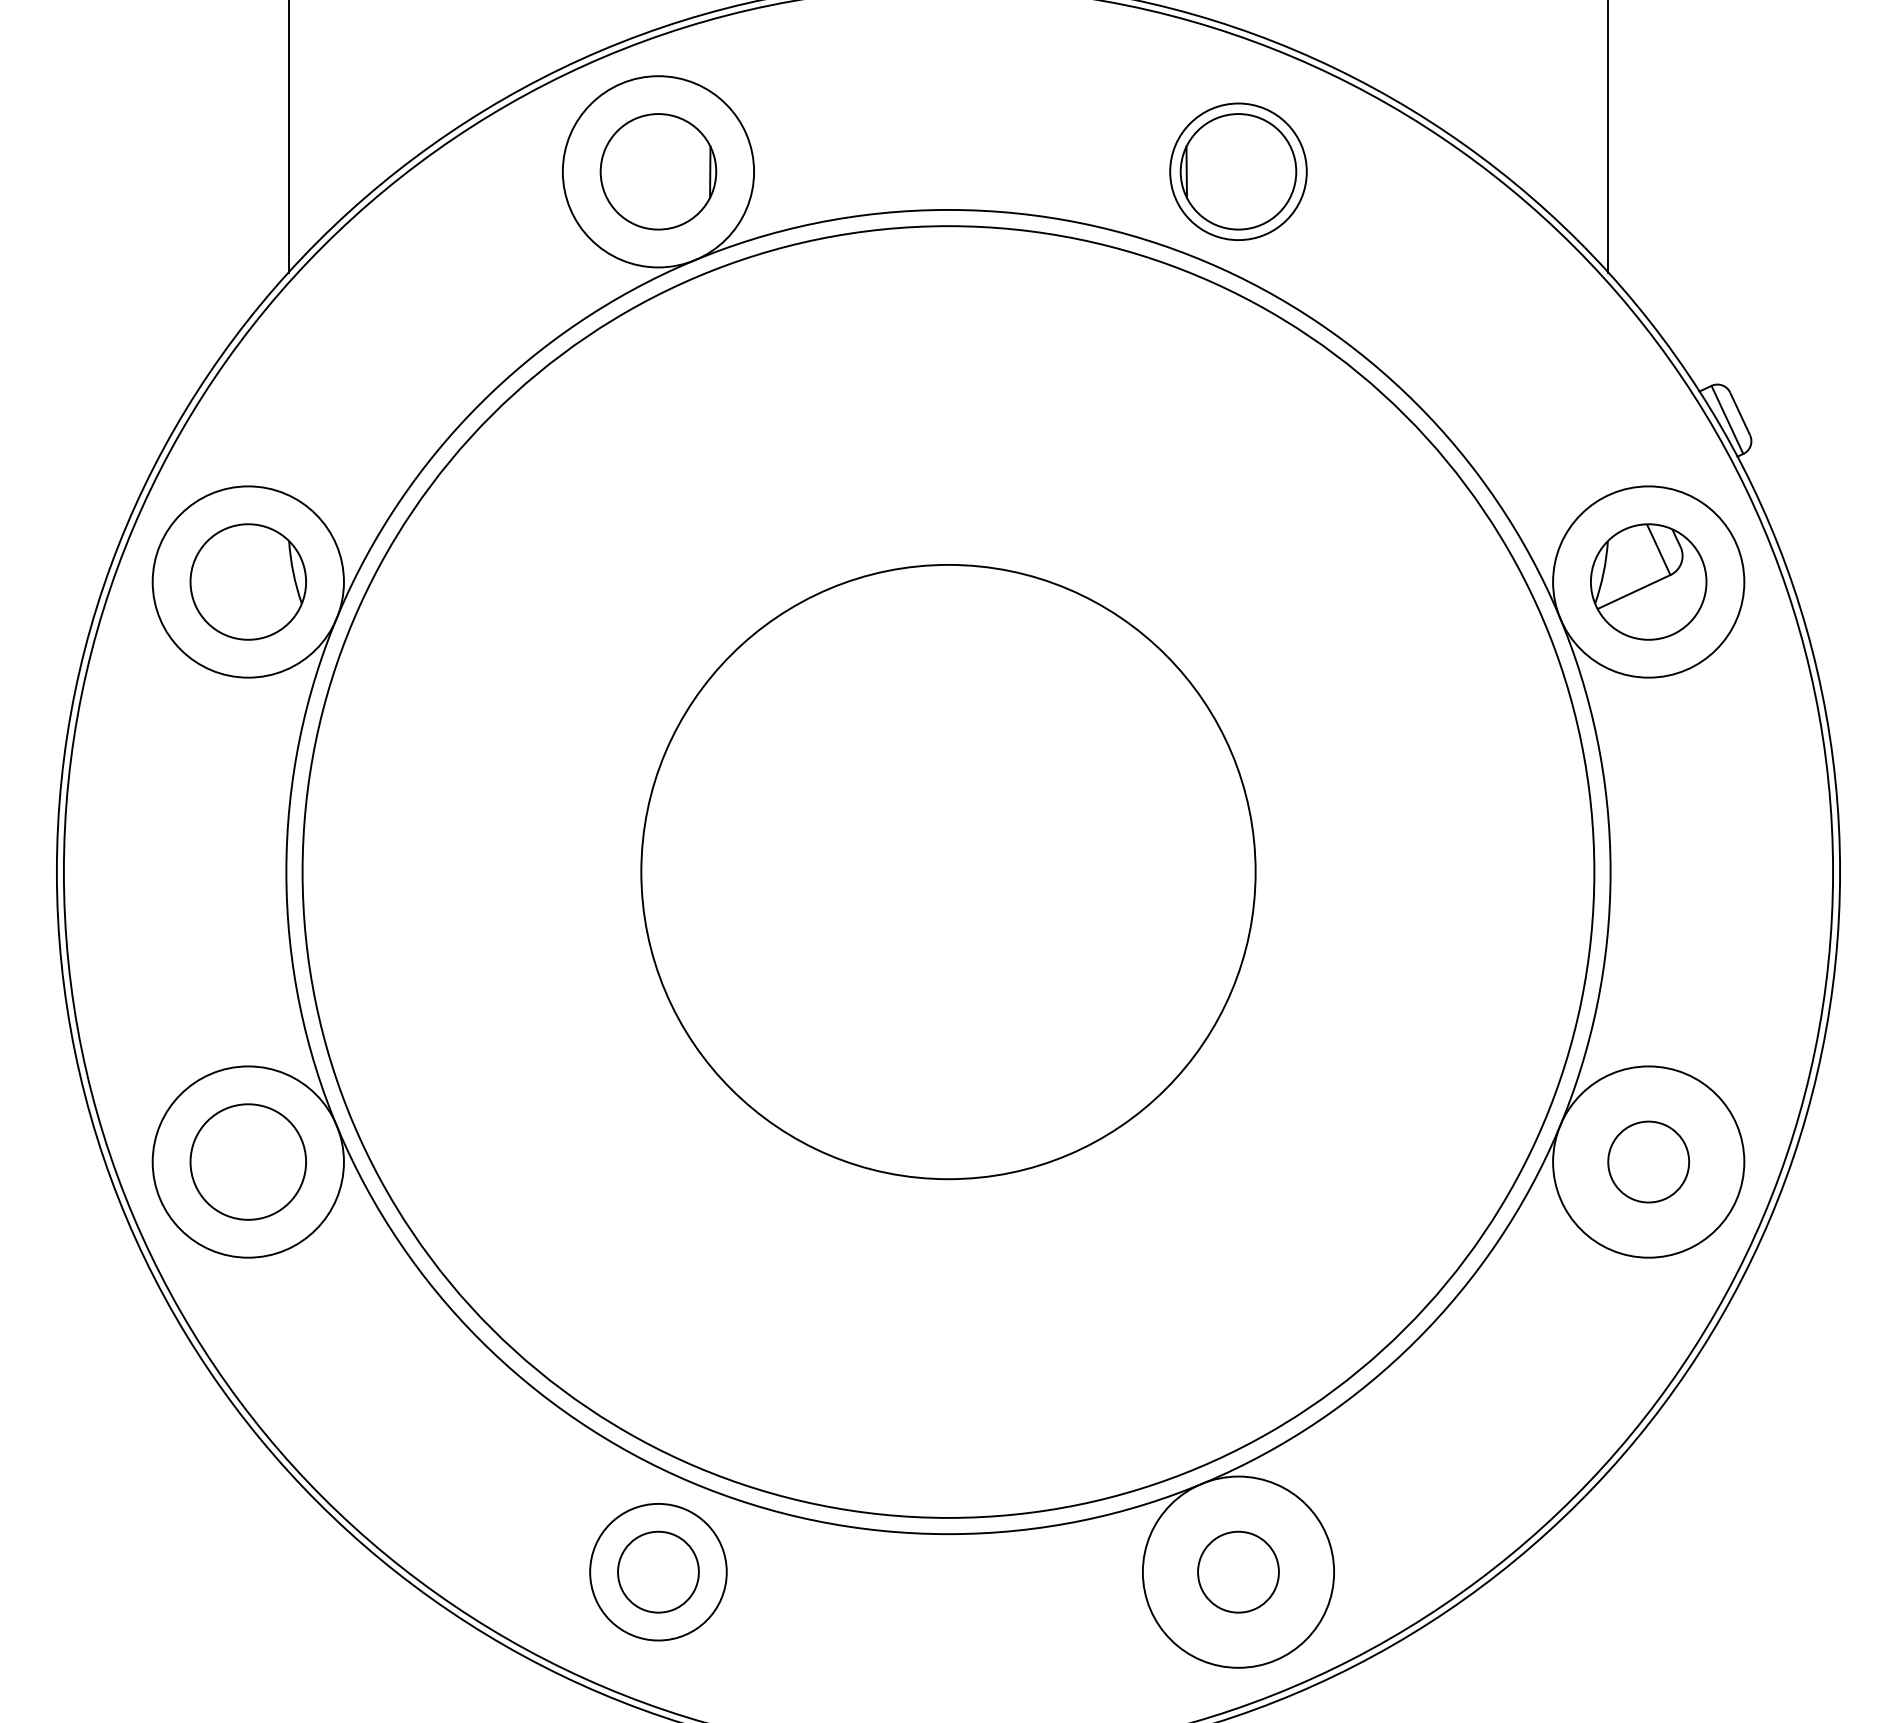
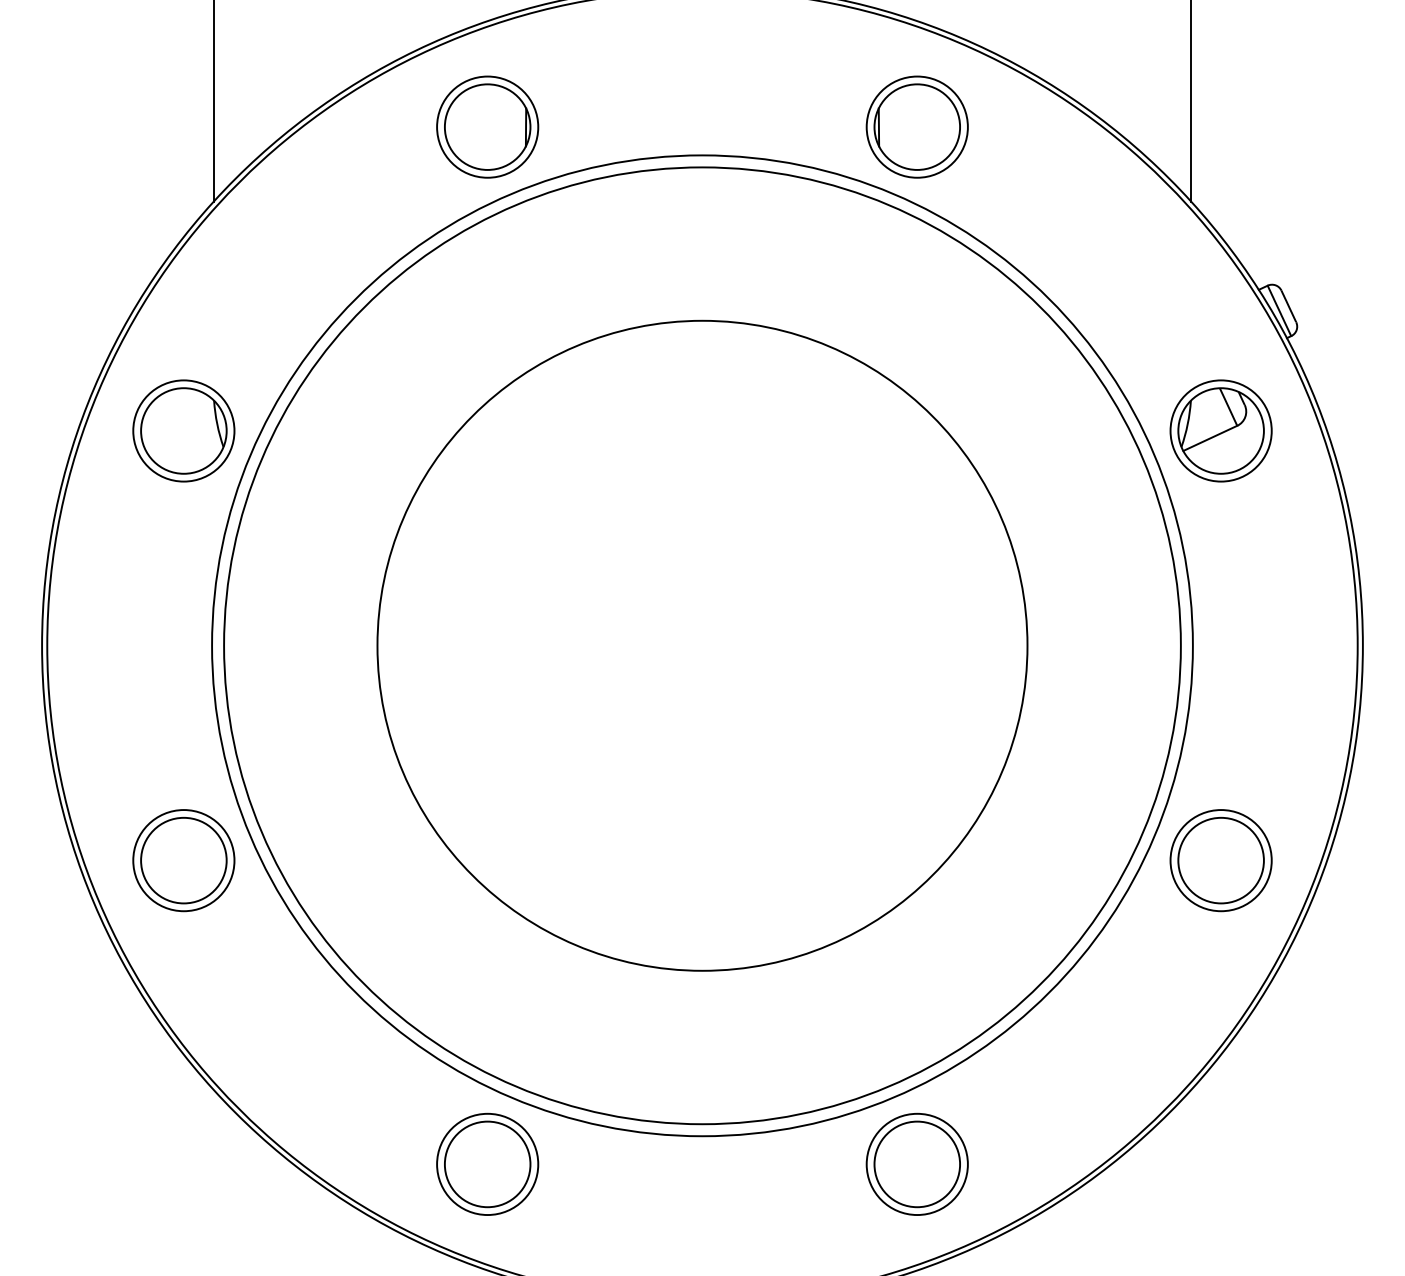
circle: (658, 171) -> (487, 126), size x0.71
circle: (248, 581) -> (184, 430), size x0.71
circle: (1648, 581) -> (1220, 430), size x0.71
circle: (948, 871) -> (702, 645), size x1.43
circle: (248, 1161) -> (184, 860), size x0.71
circle: (1648, 1161) -> (1220, 860), size x0.71
circle: (1648, 1161) -> (1220, 860), size x1.43
circle: (658, 1571) -> (487, 1163), size x1.43
circle: (1238, 1571) -> (917, 1163), size x0.71
circle: (1238, 1571) -> (917, 1163), size x1.43

